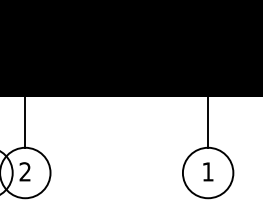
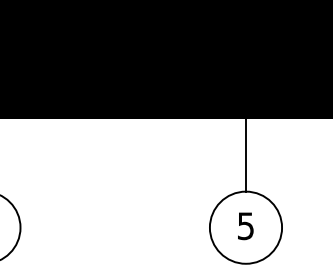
text: (207, 171) -> (245, 225), 1 -> 5

